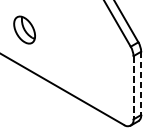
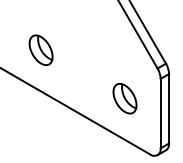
part: (100, 74) -> (124, 98), added
line: (141, 83) -> (169, 108), dashed -> solid
line: (133, 87) -> (160, 113), dashed -> solid

